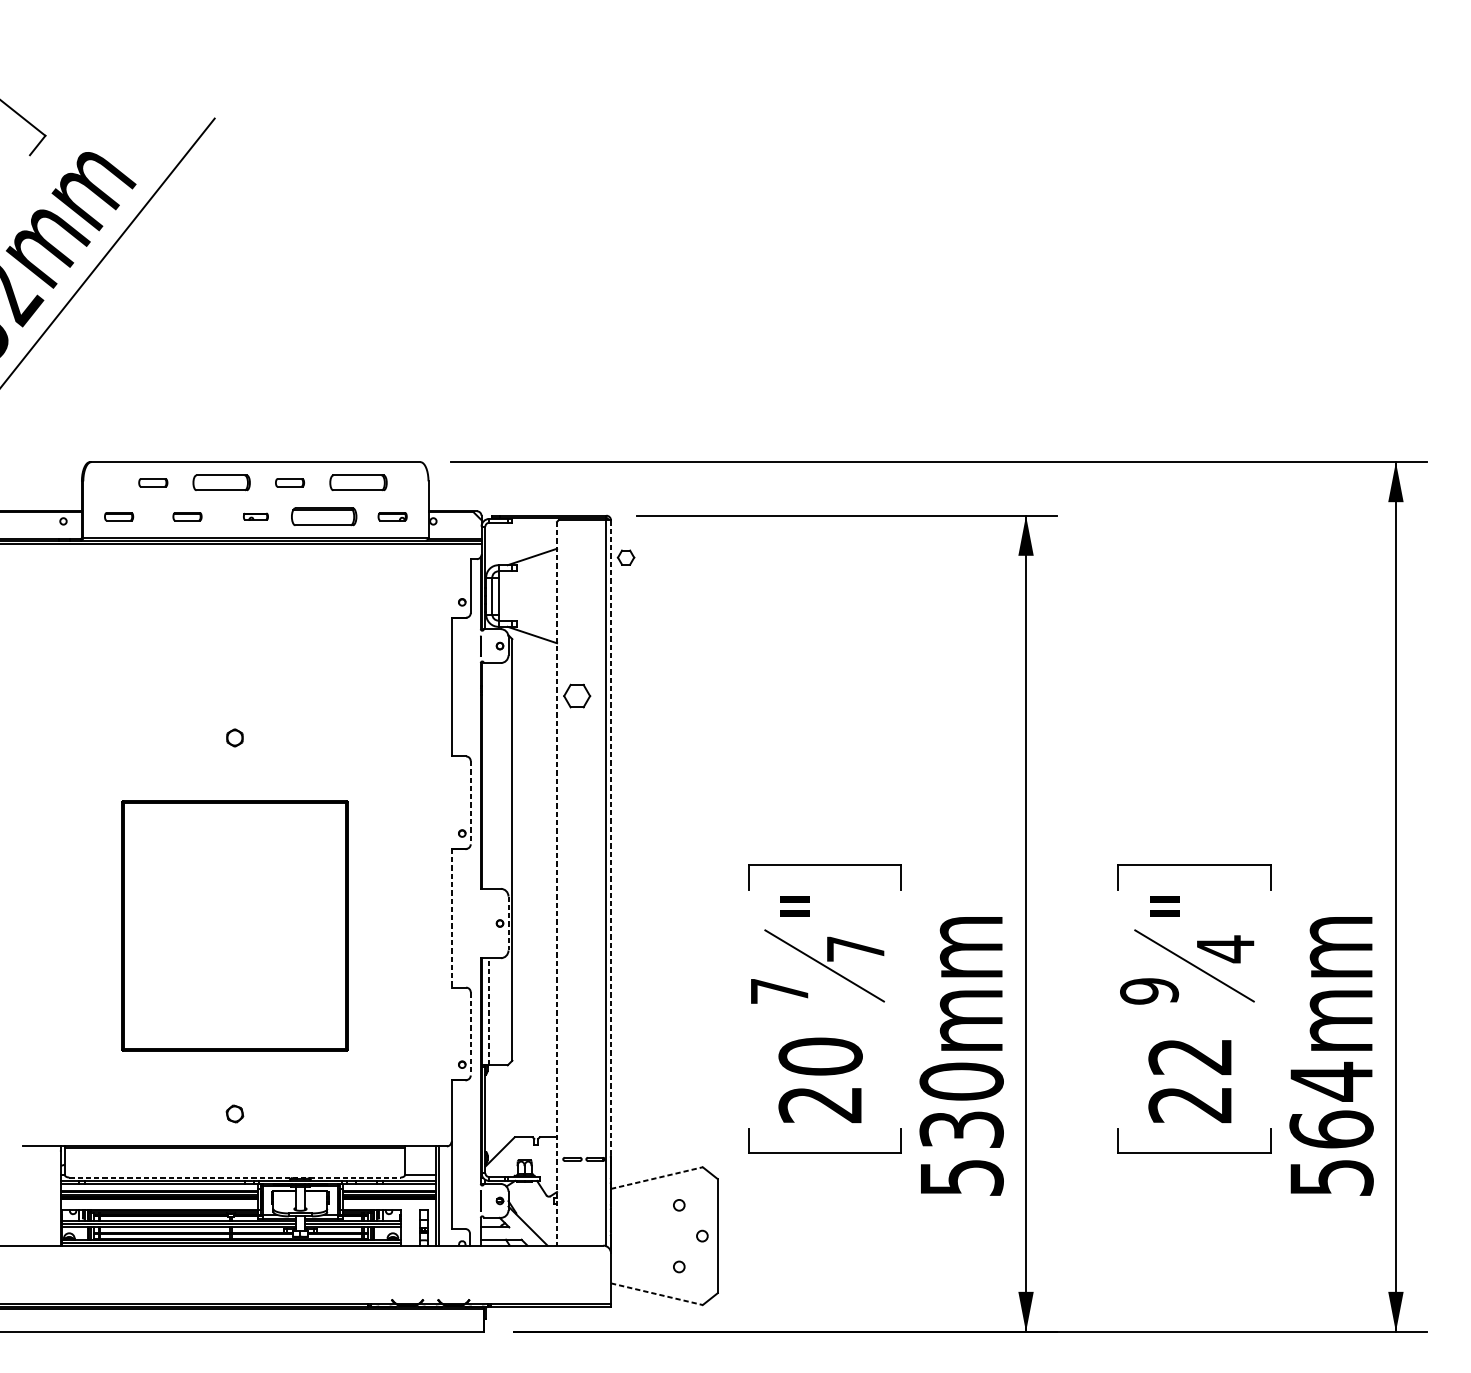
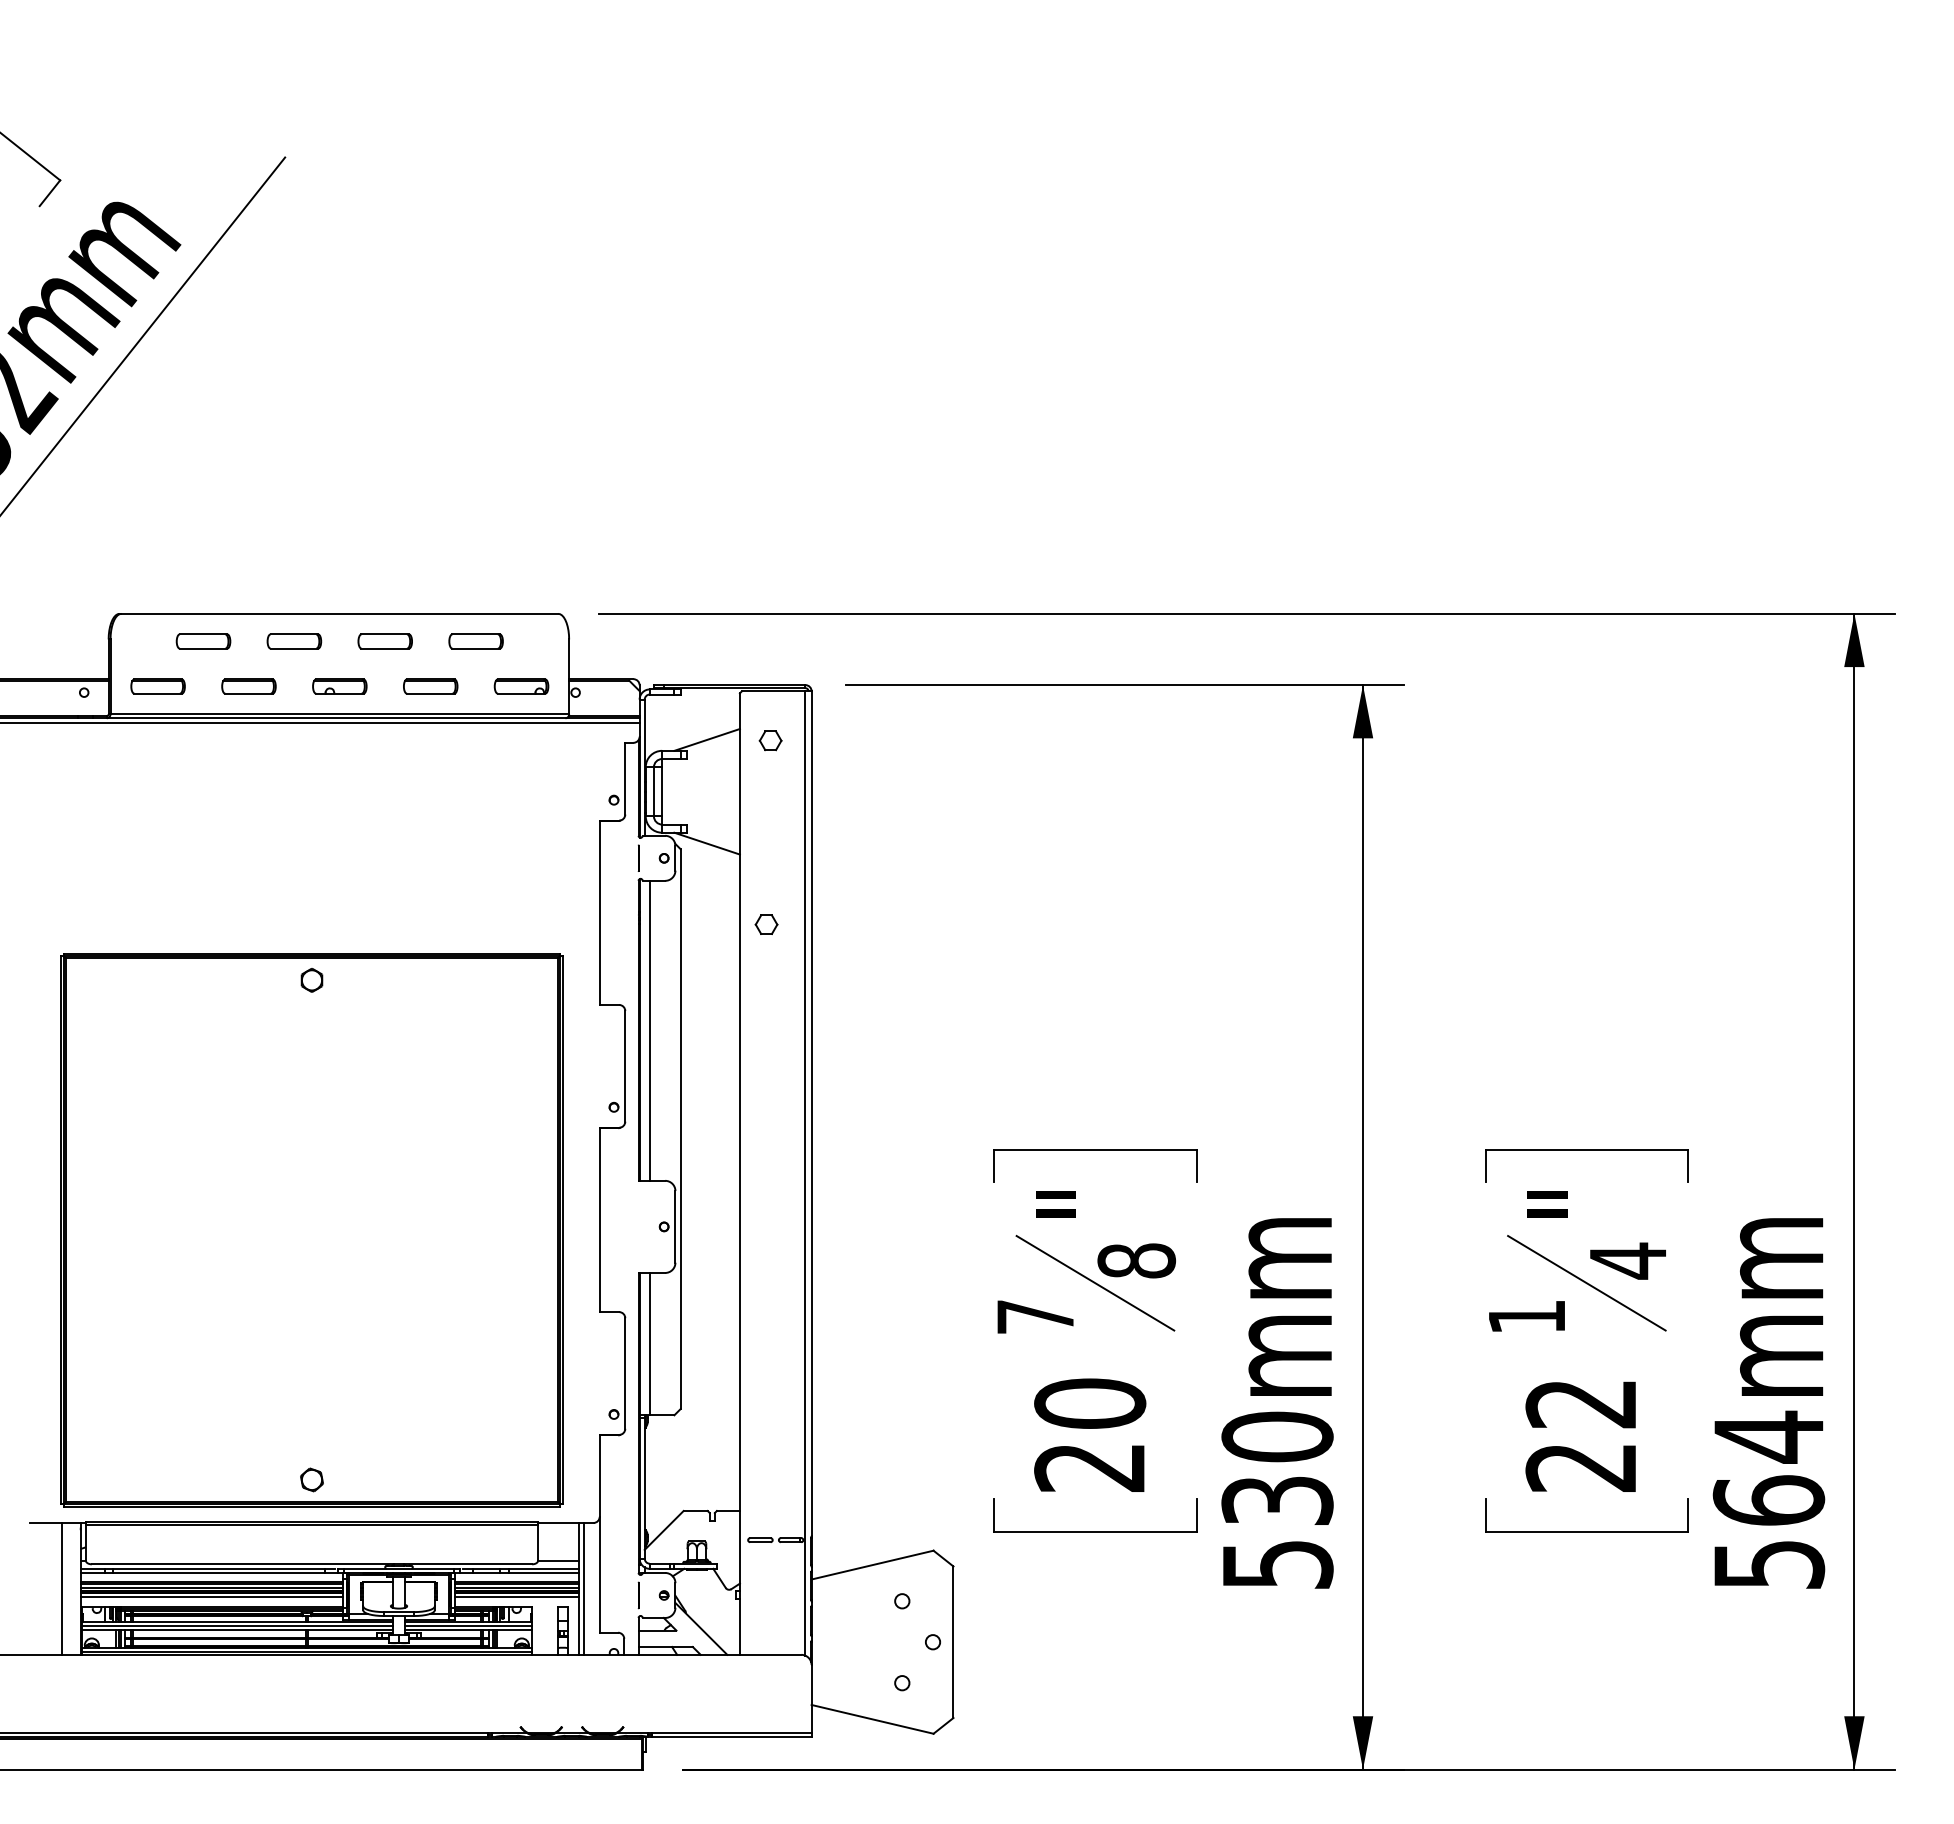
part: (153, 482) -> (203, 641), size x1.43
part: (221, 482) -> (294, 641), size x0.71
part: (289, 482) -> (384, 641), size x1.43
part: (358, 482) -> (475, 641), size x0.71
part: (118, 516) -> (157, 686), size x1.43
part: (187, 516) -> (248, 686), size x1.43
part: (255, 516) -> (339, 686), size x1.67
part: (324, 516) -> (430, 686), size x0.62
part: (392, 516) -> (521, 686), size x1.43
part: (625, 557) -> (770, 740), moved
part: (577, 695) -> (766, 924), size x0.62
line: (488, 775) -> (649, 1030), added
line: (470, 802) -> (625, 1066), dashed -> solid
line: (610, 838) -> (811, 1114), dashed -> solid
line: (556, 884) -> (739, 1174), dashed -> solid
line: (451, 918) -> (599, 1220), dashed -> solid
line: (508, 923) -> (675, 1226), dashed -> solid
part: (234, 926) -> (311, 1230), size x1.67
text: (855, 948) -> (1136, 1260), 7 -> 8
text: (1149, 990) -> (1526, 1316), 9 -> 1
line: (488, 1011) -> (649, 1343), dashed -> solid
line: (470, 1034) -> (625, 1374), dashed -> solid
line: (235, 1177) -> (312, 1564), dashed -> solid
line: (656, 1178) -> (872, 1565), dashed -> solid
line: (47, 1195) -> (62, 1588), added
line: (159, 1202) -> (211, 1597), added
line: (389, 1202) -> (517, 1597), added
line: (656, 1294) -> (872, 1719), dashed -> solid

